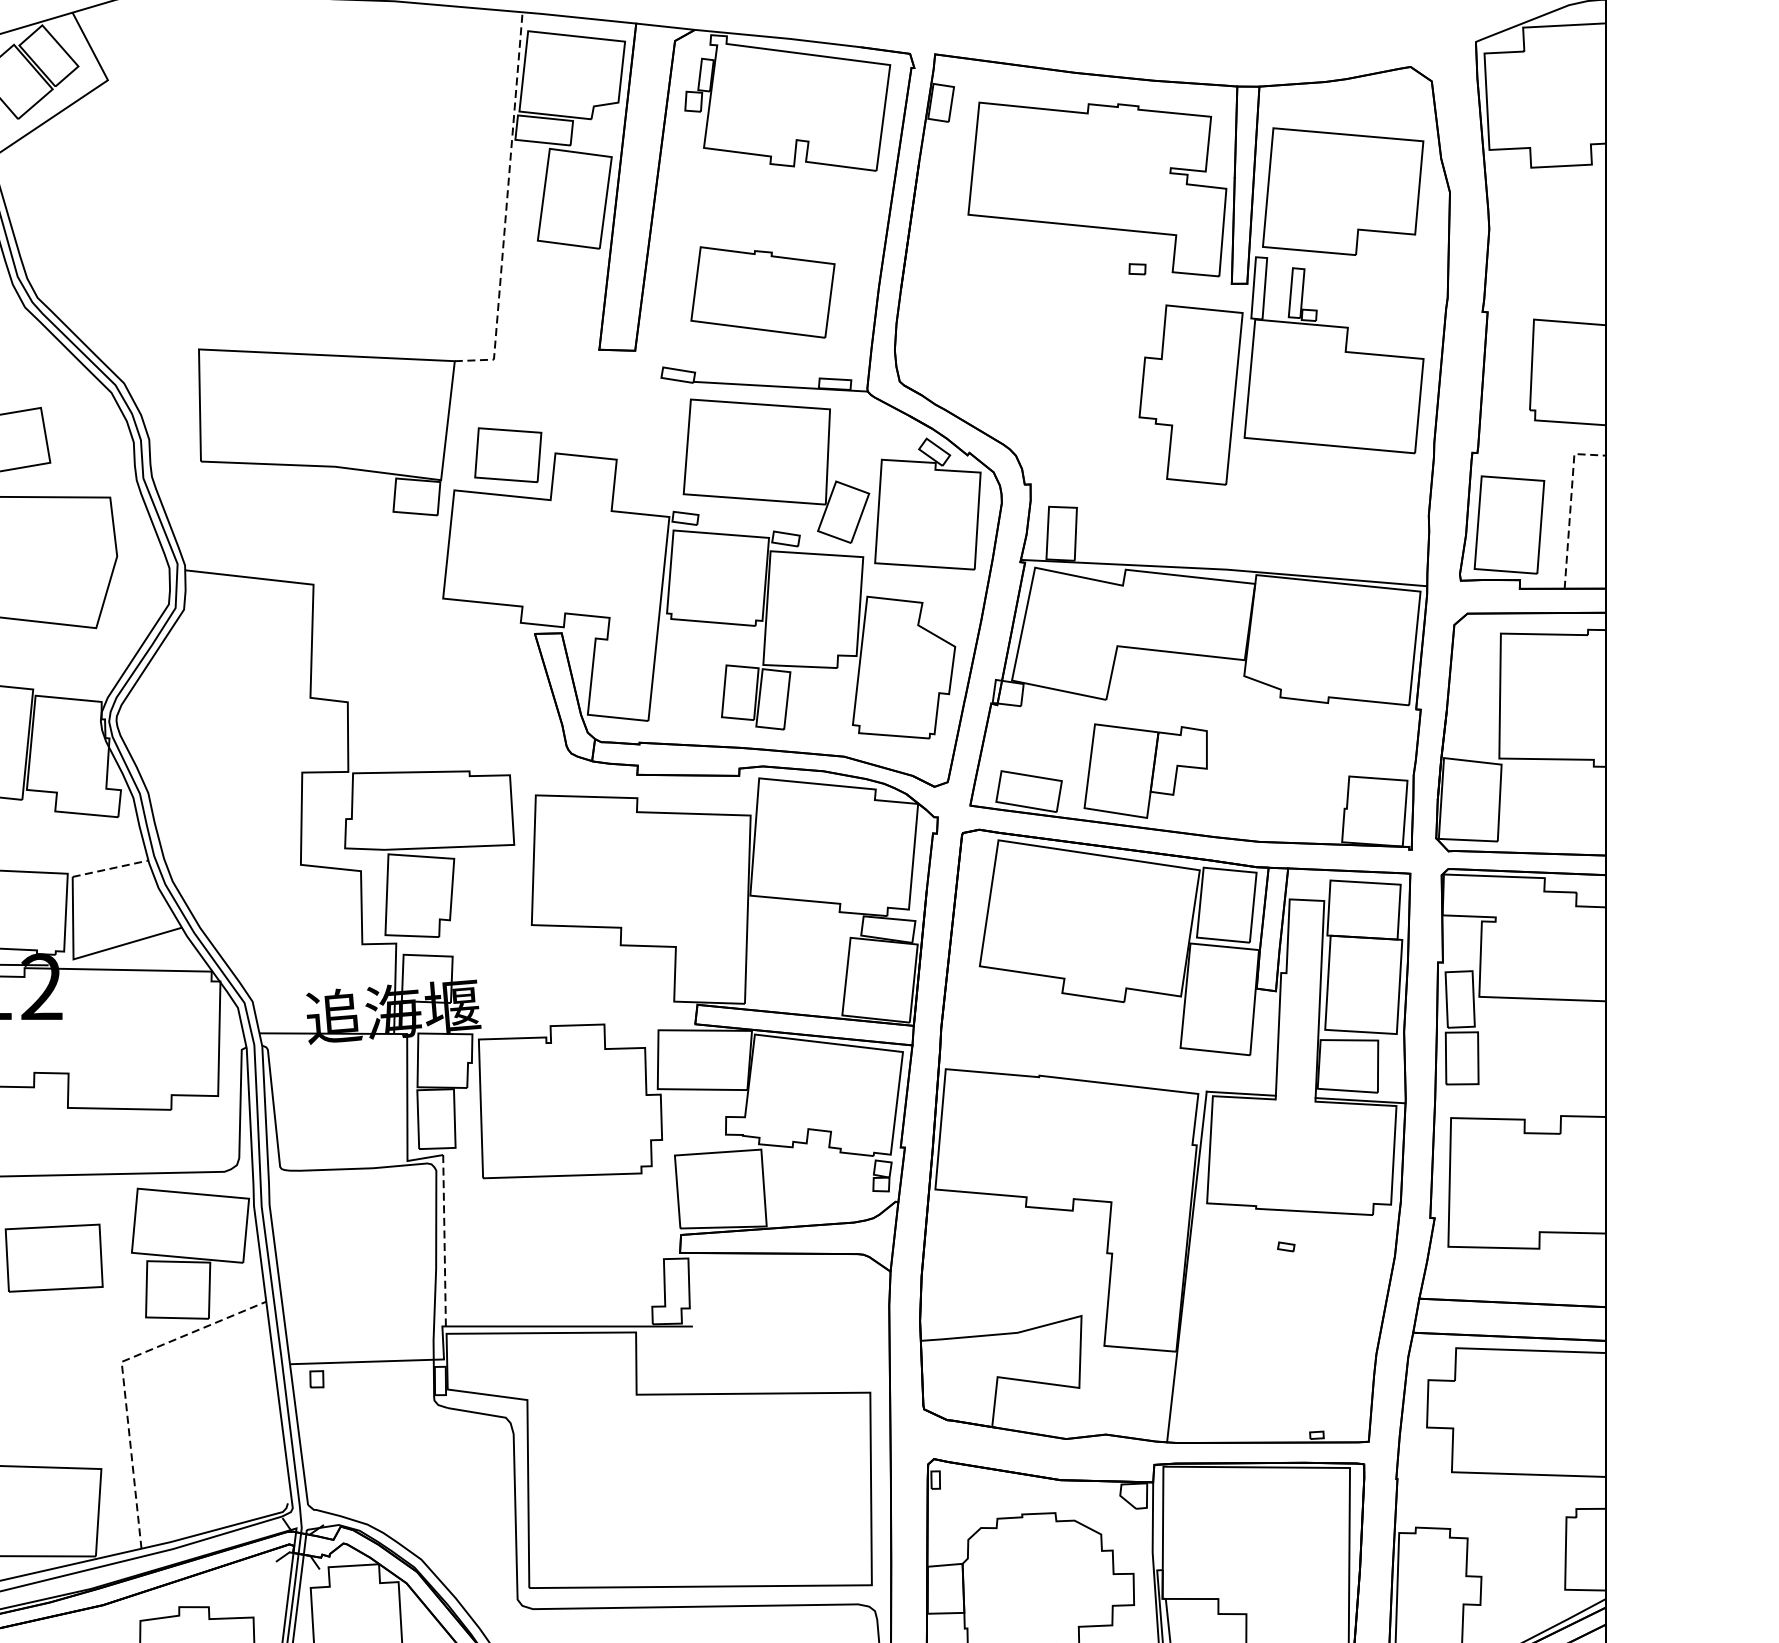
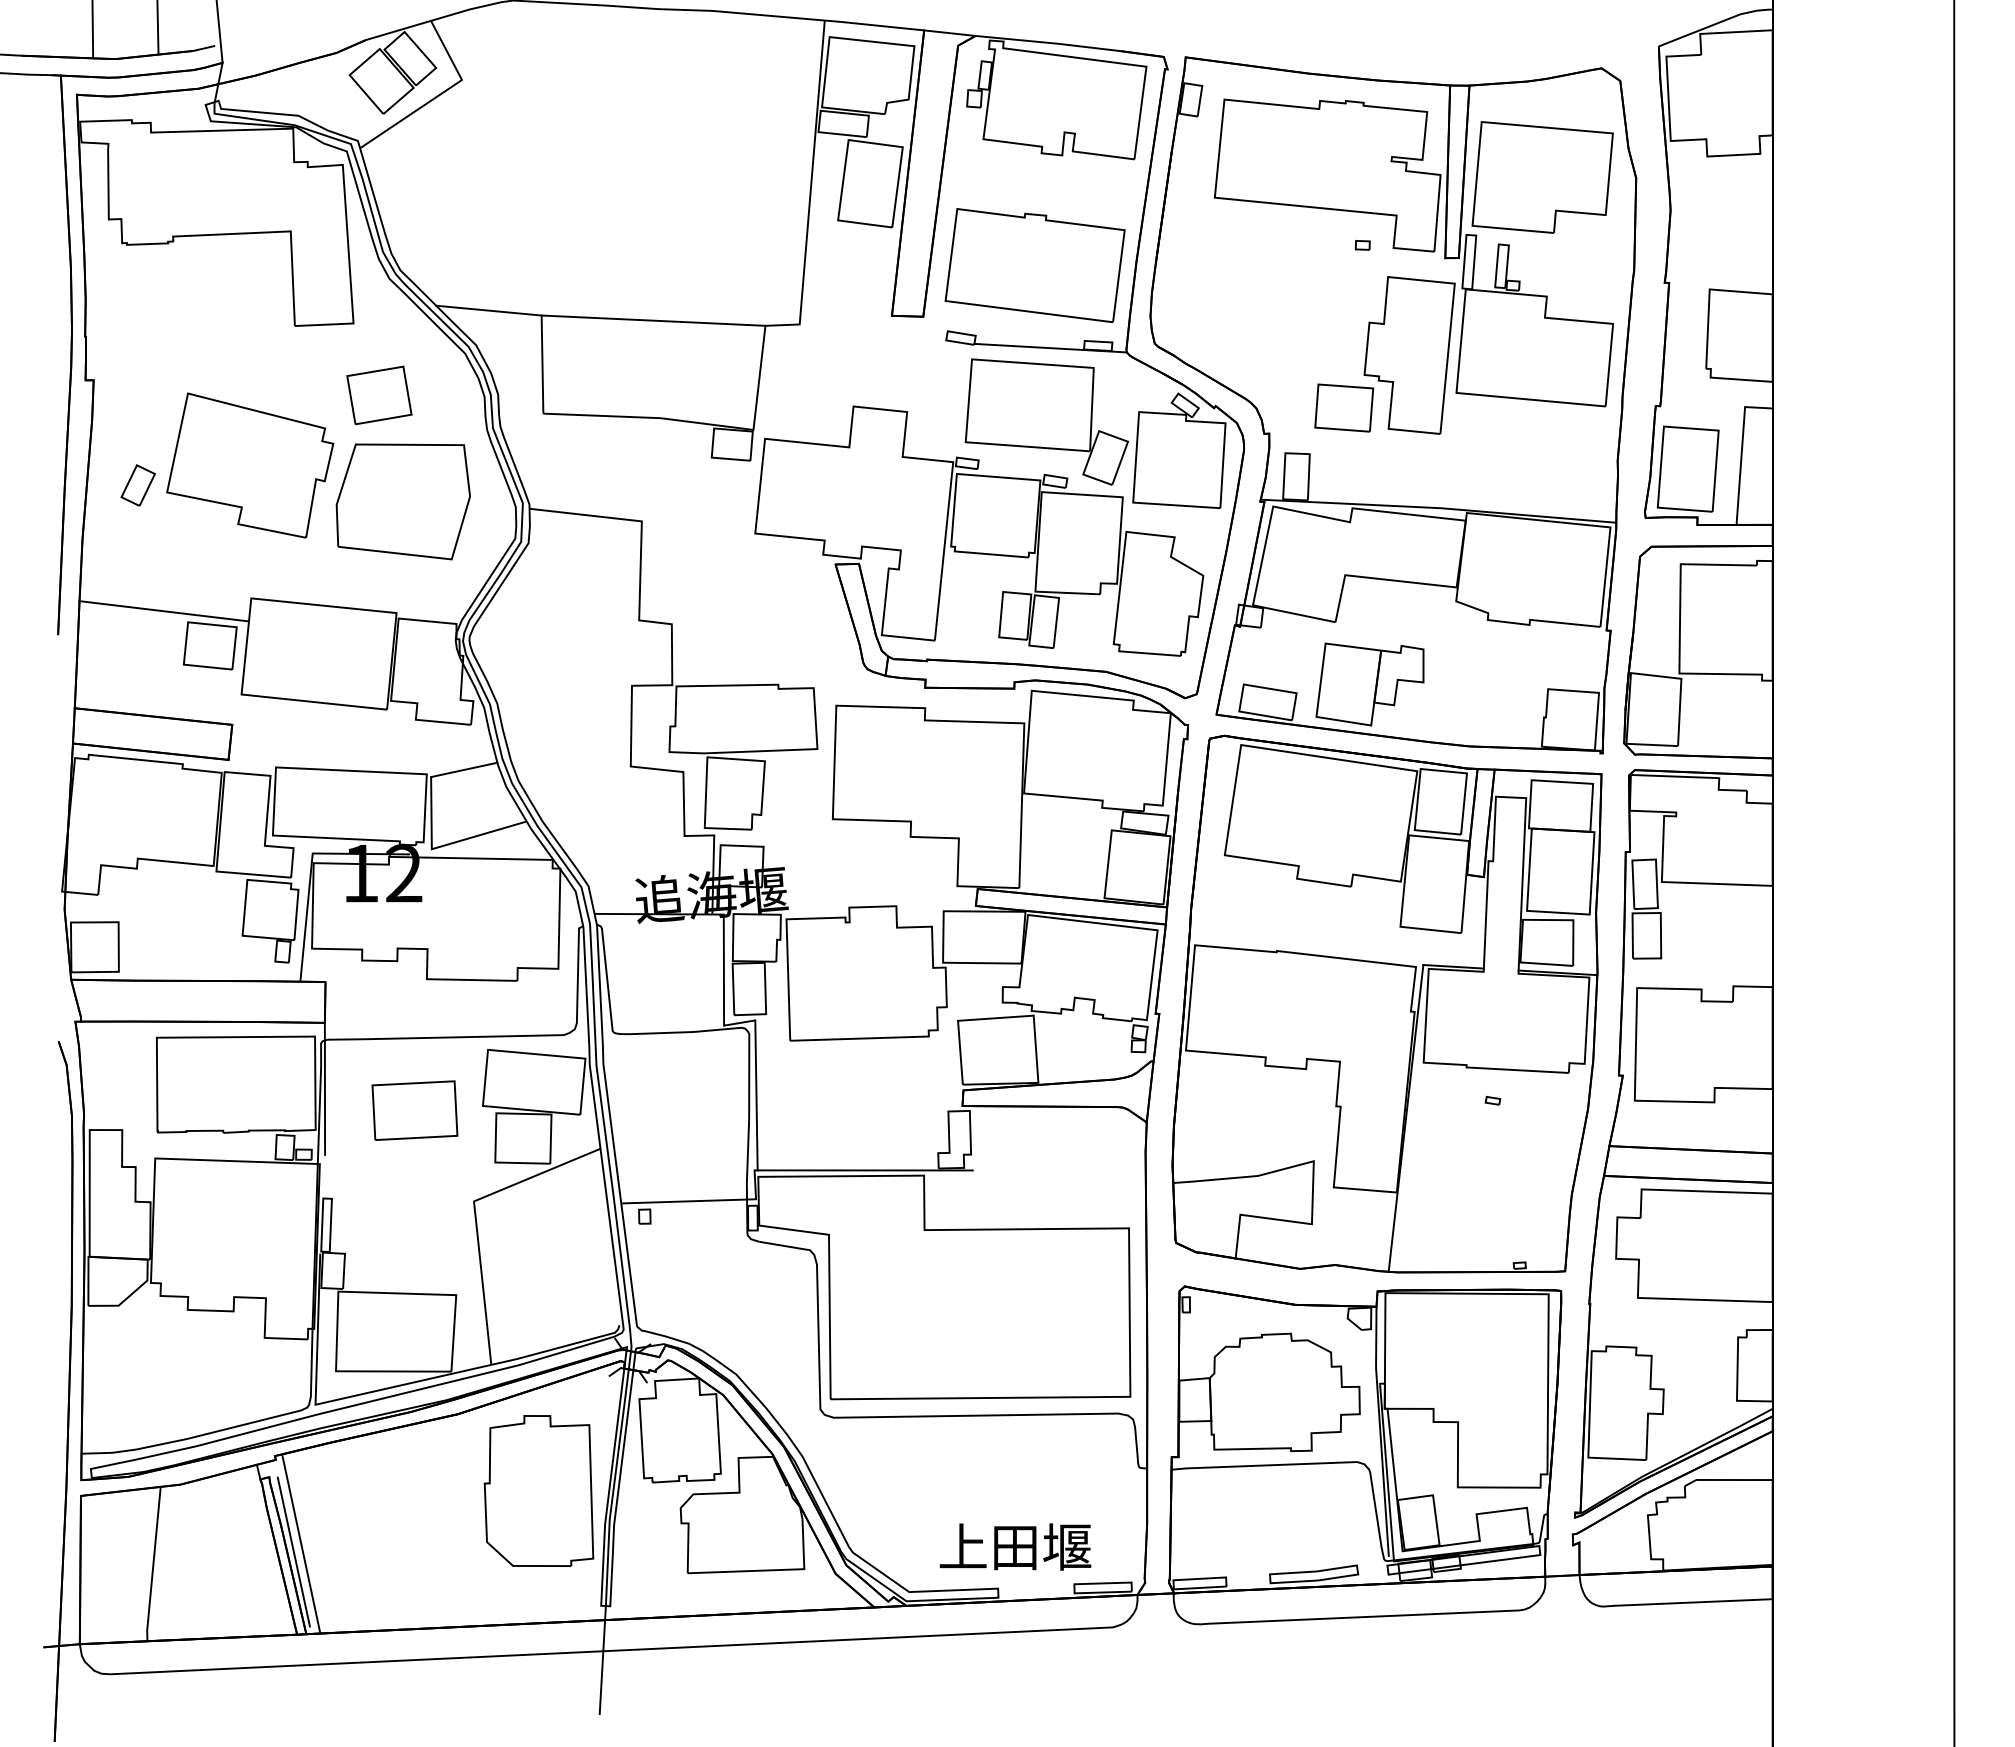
line: (506, 206) -> (810, 190), dashed -> solid
part: (762, 292) -> (1034, 265), size x1.43
line: (138, 343) -> (488, 310), added
part: (508, 454) -> (1344, 407), moved
line: (1570, 504) -> (1741, 451), dashed -> solid
line: (110, 868) -> (464, 769), dashed -> solid
line: (444, 1240) -> (756, 1095), dashed -> solid
line: (123, 1376) -> (475, 1214), dashed -> solid

